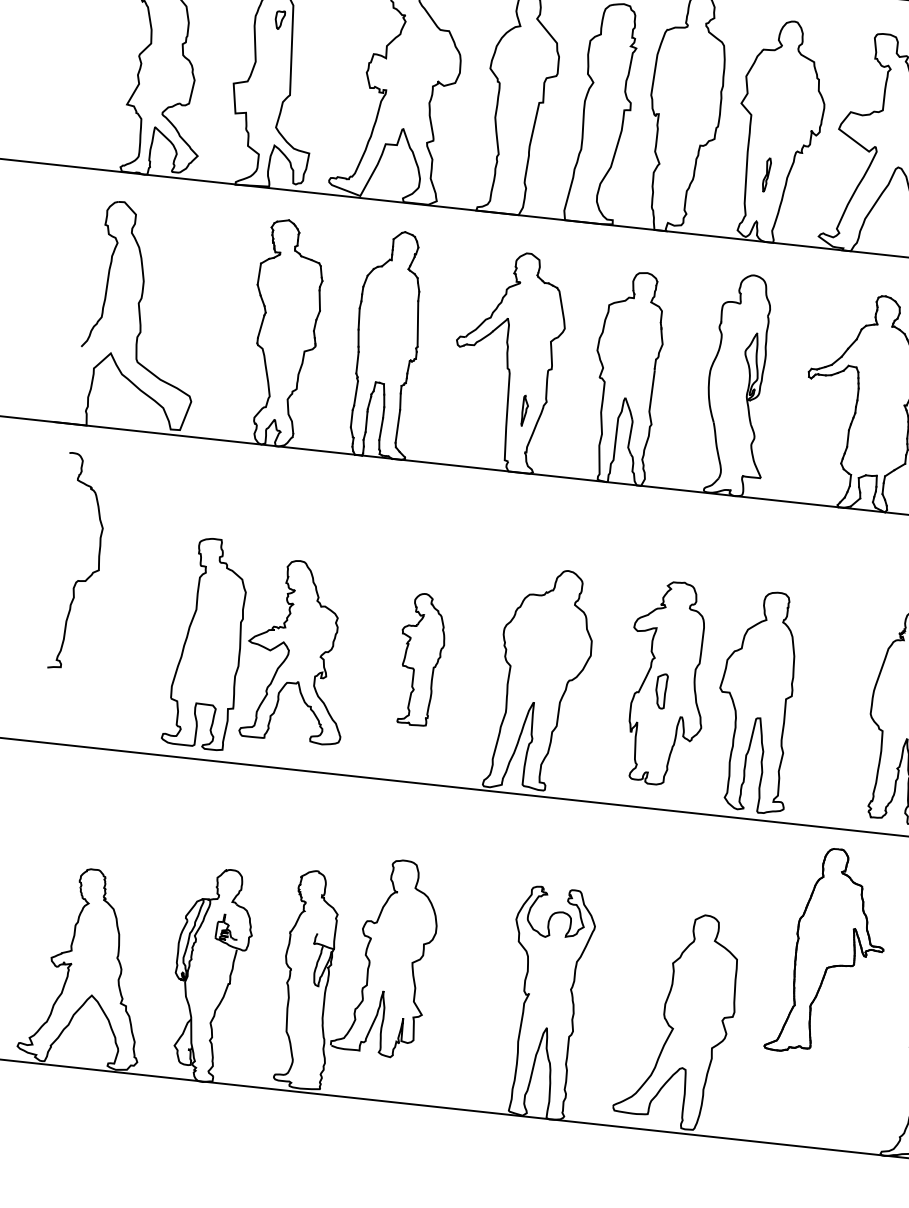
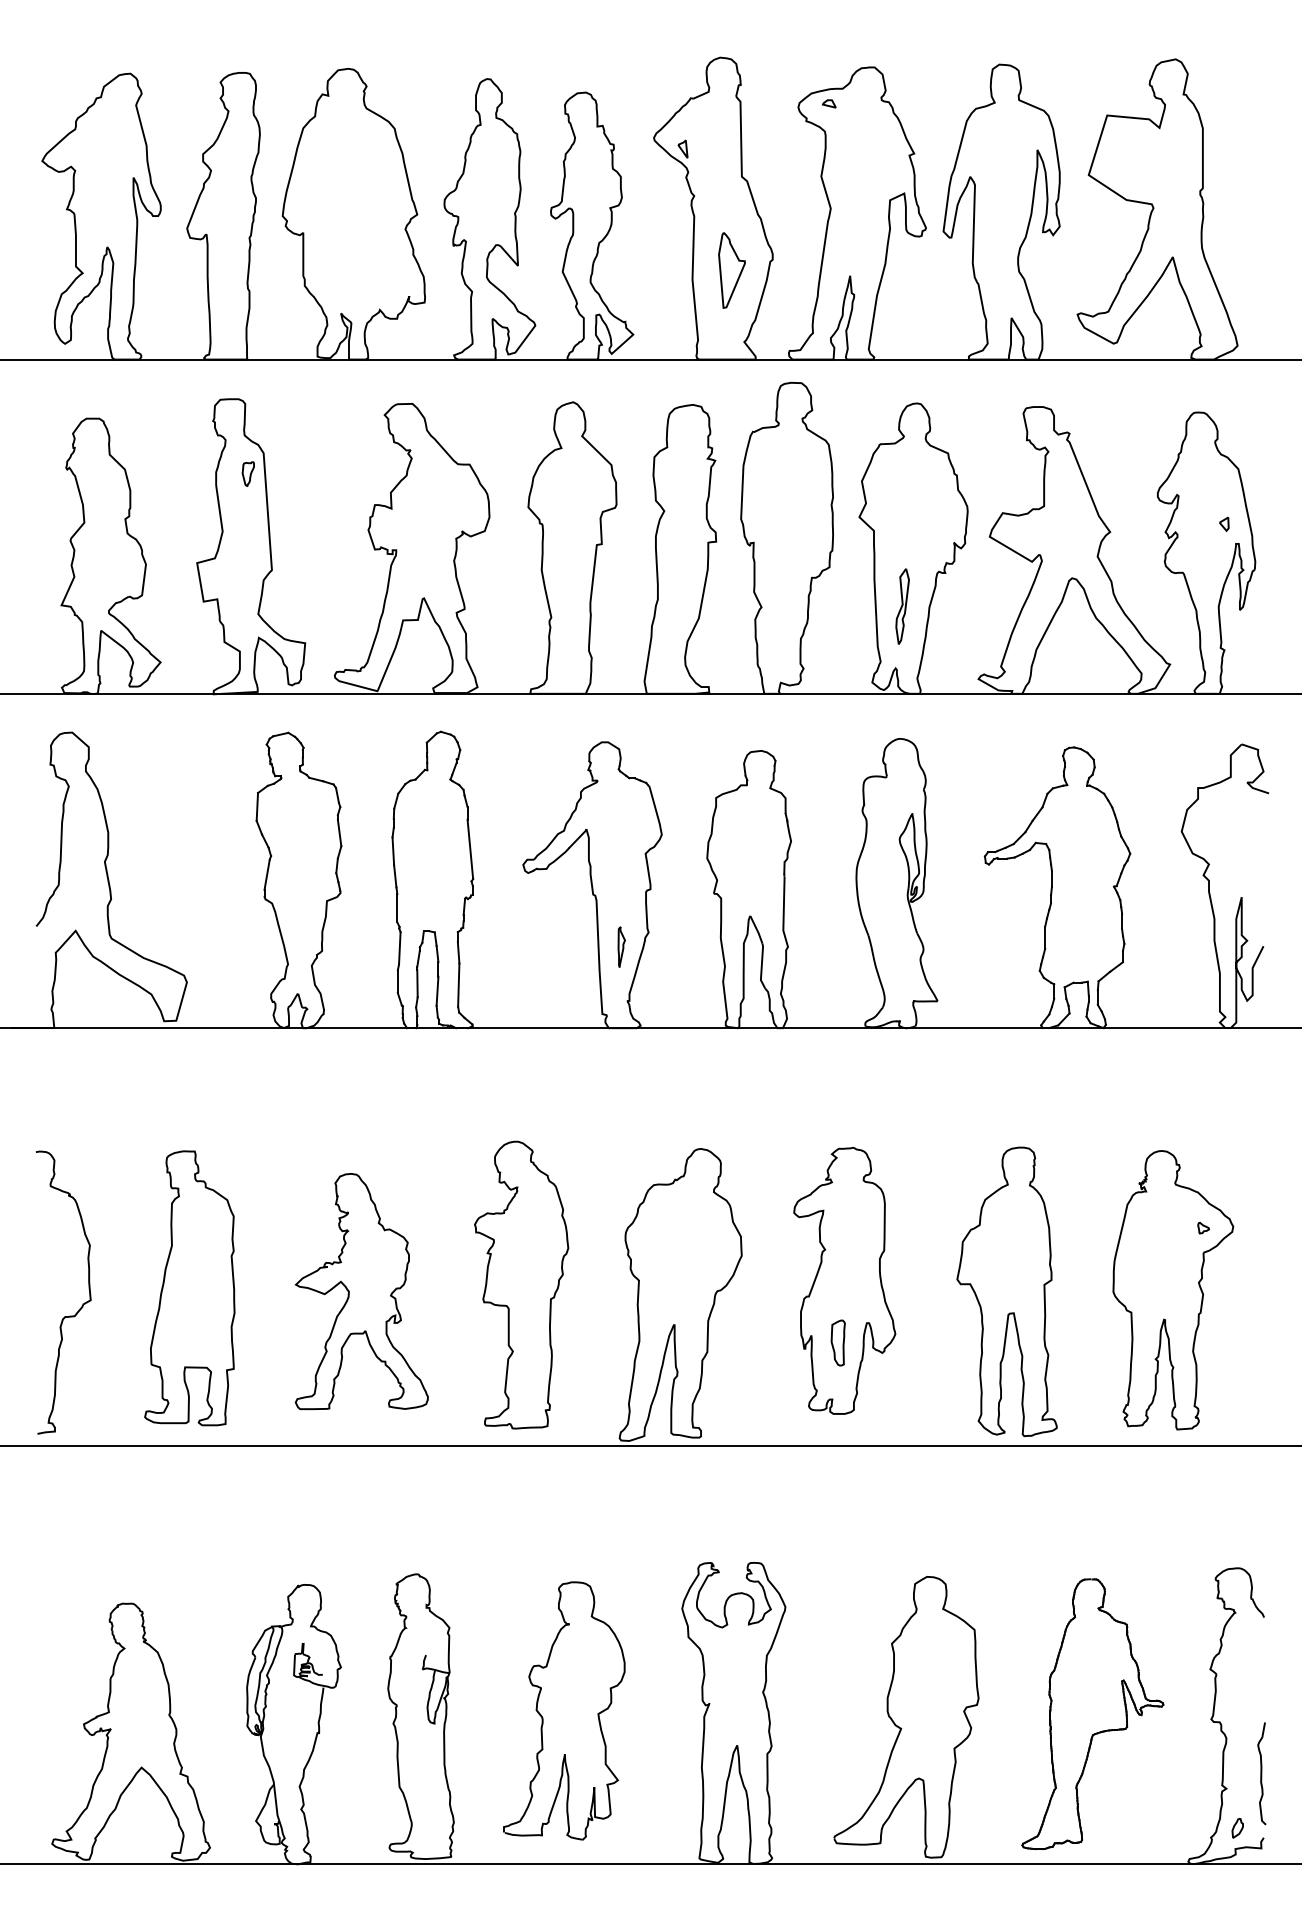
part: (766, 174) -> (902, 606), size x1.67
curve: (92, 572) -> (82, 1304), moved
part: (206, 643) -> (189, 1288), moved
part: (420, 659) -> (521, 1284), size x1.67
part: (660, 690) -> (837, 1342), moved
part: (756, 701) -> (1006, 1291), moved
part: (828, 952) -> (1092, 1714), moved
curve: (370, 961) -> (543, 1717), moved

